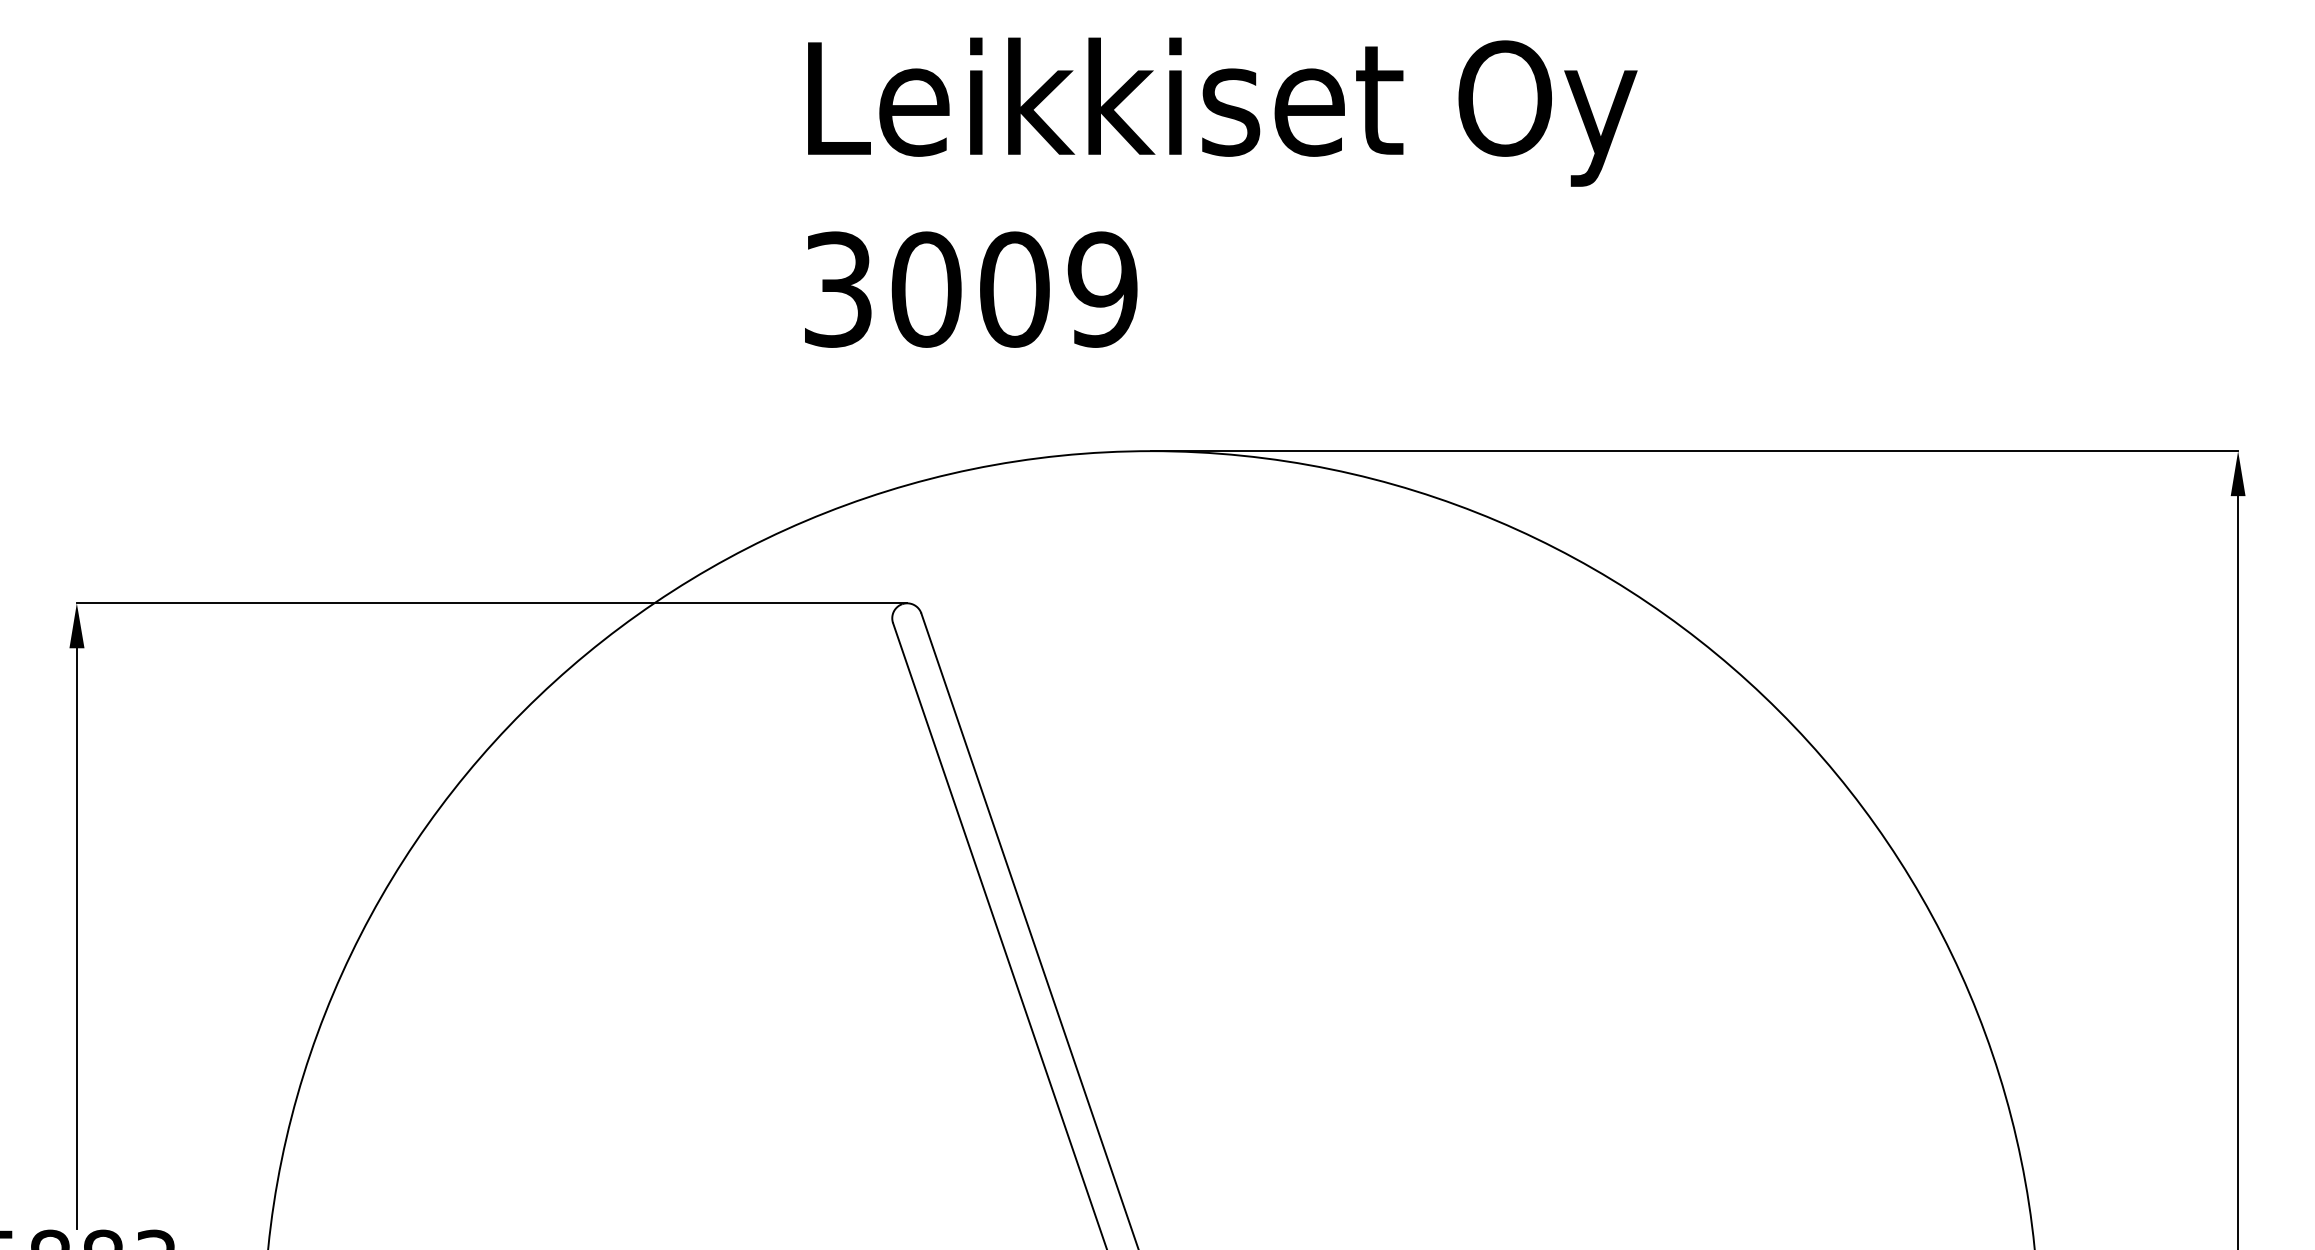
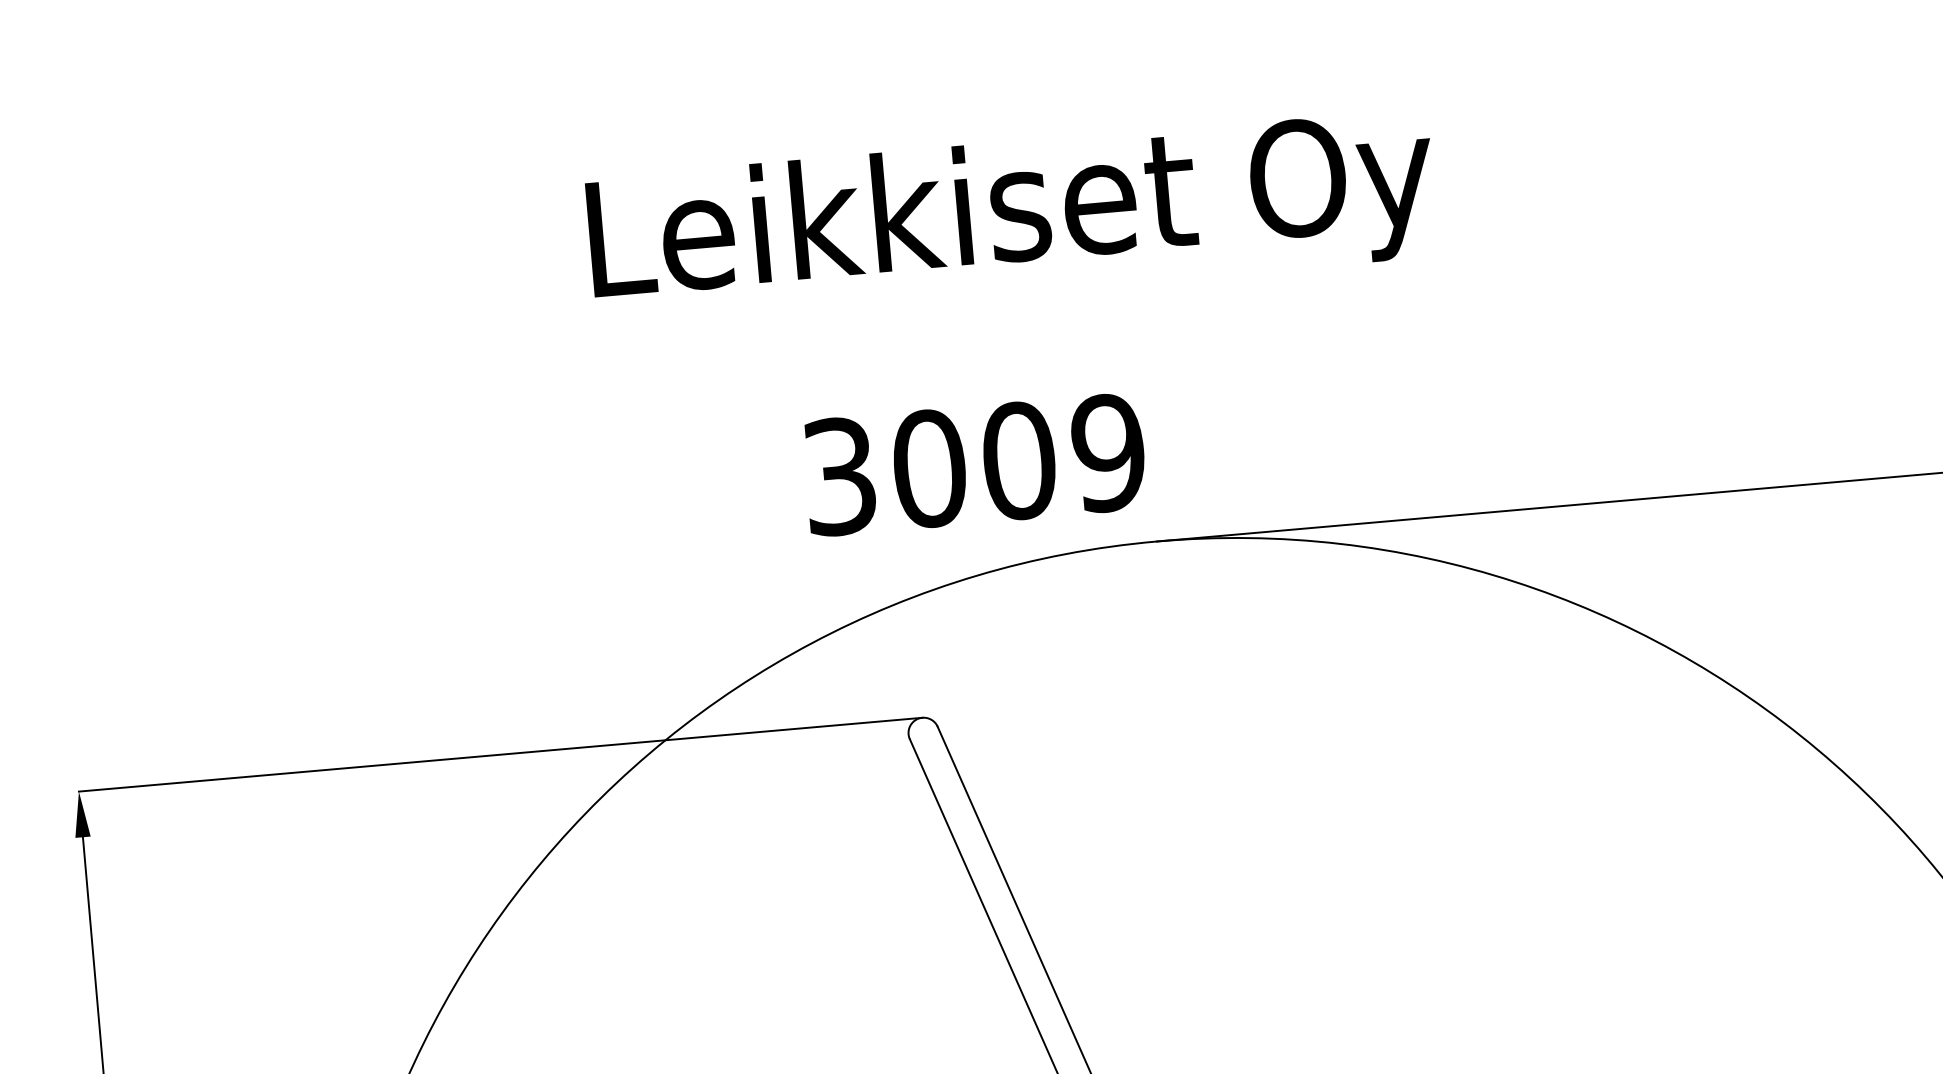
text: (1222, 111) -> (1011, 216), moved
text: (971, 289) -> (975, 464), moved

